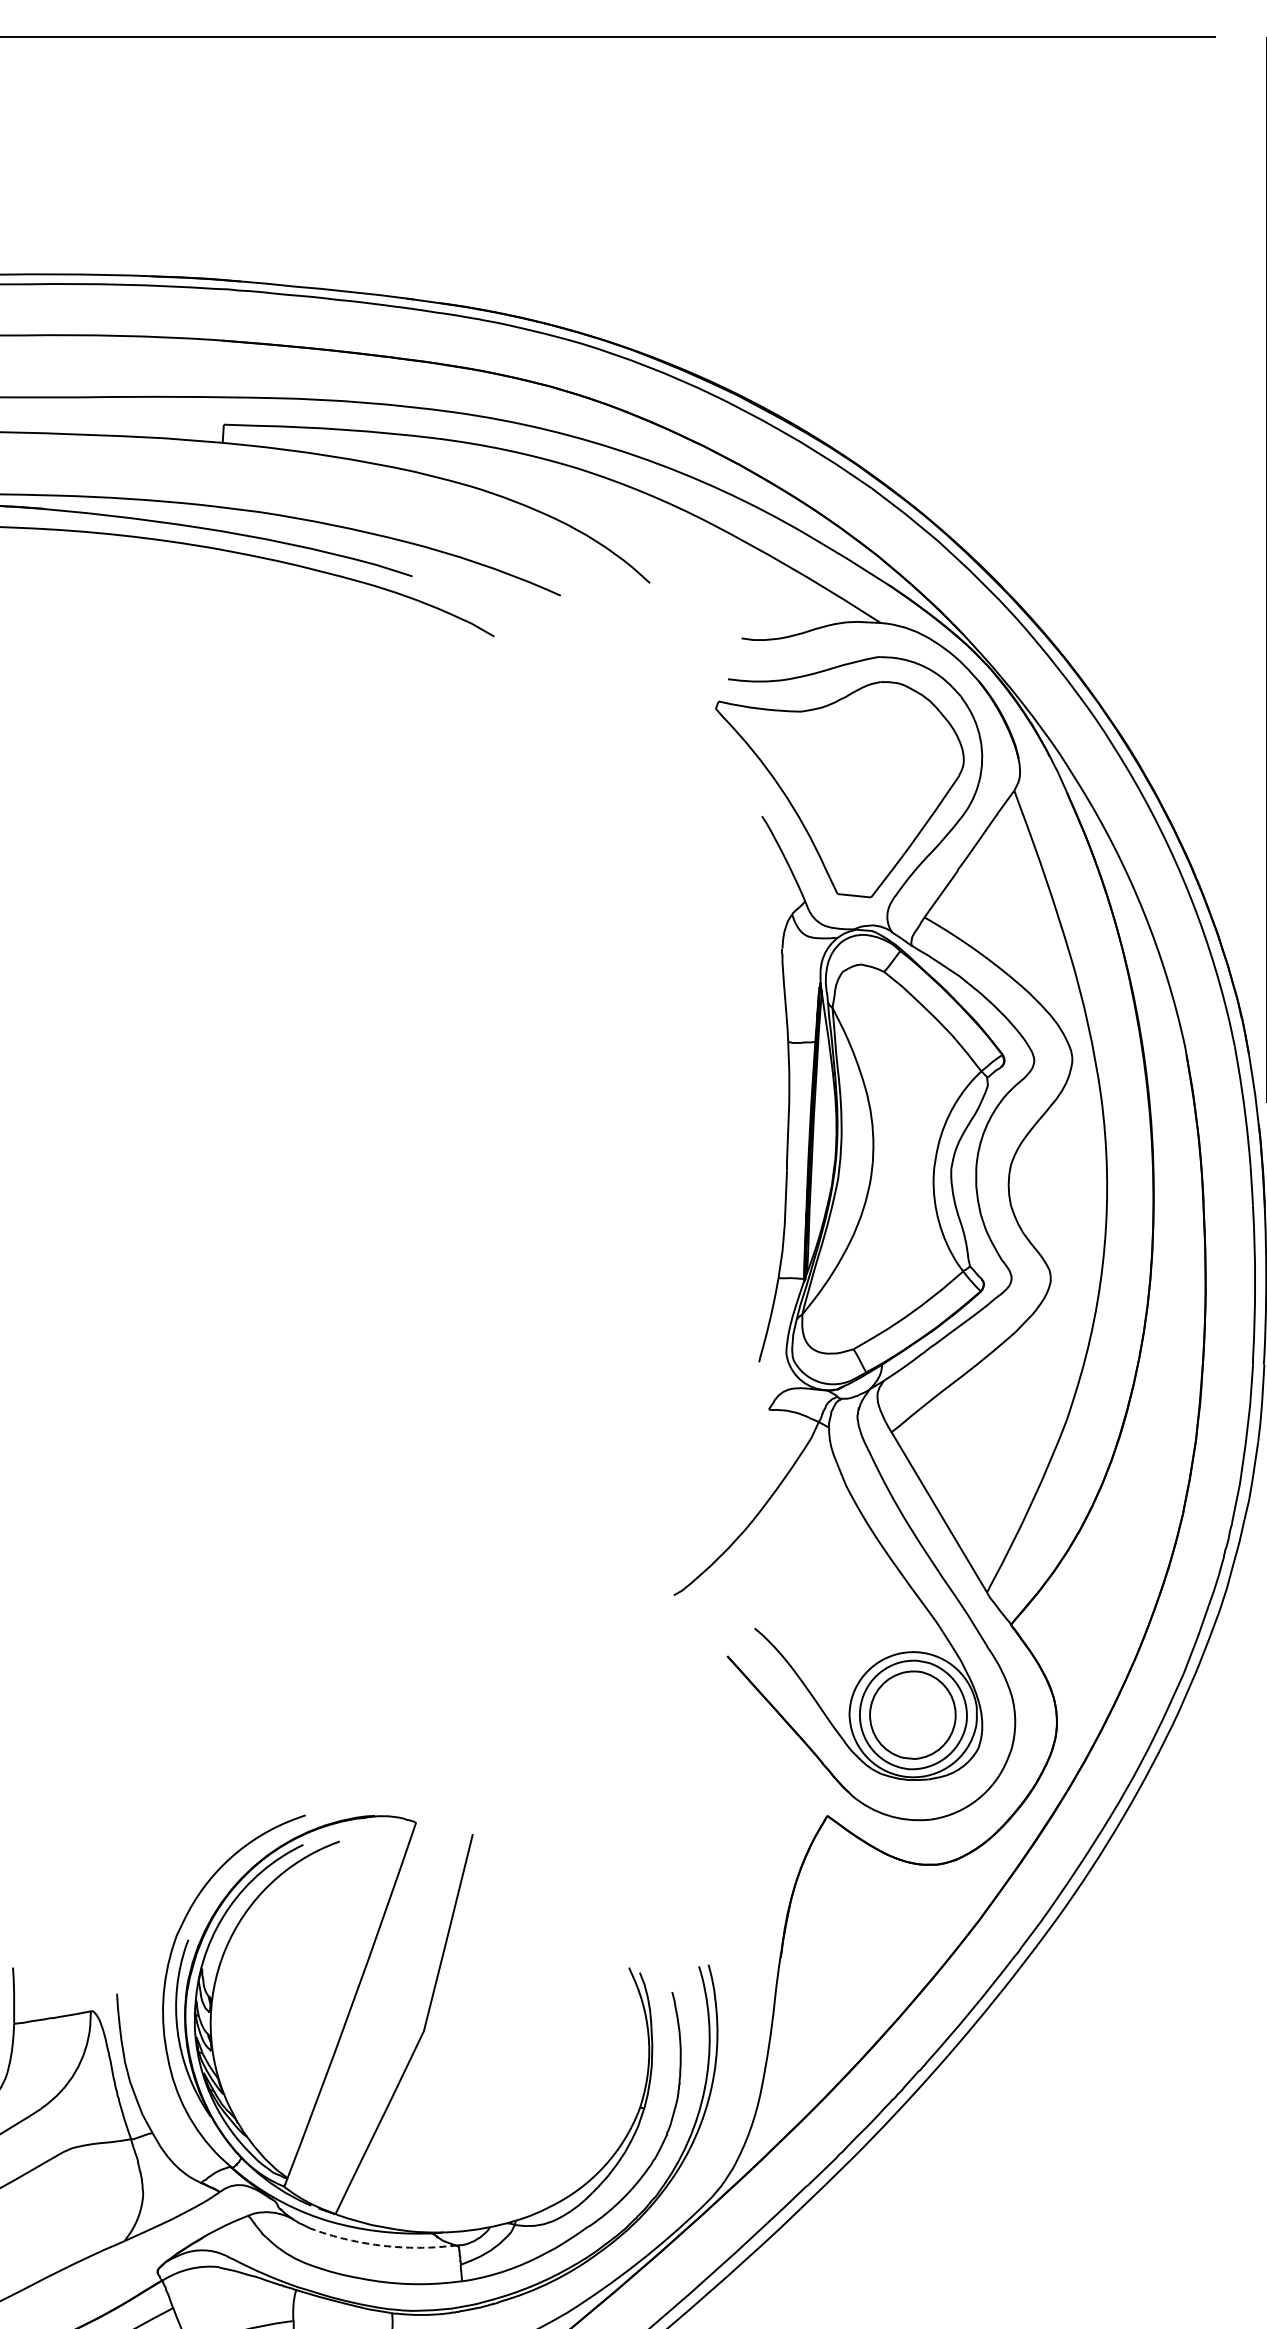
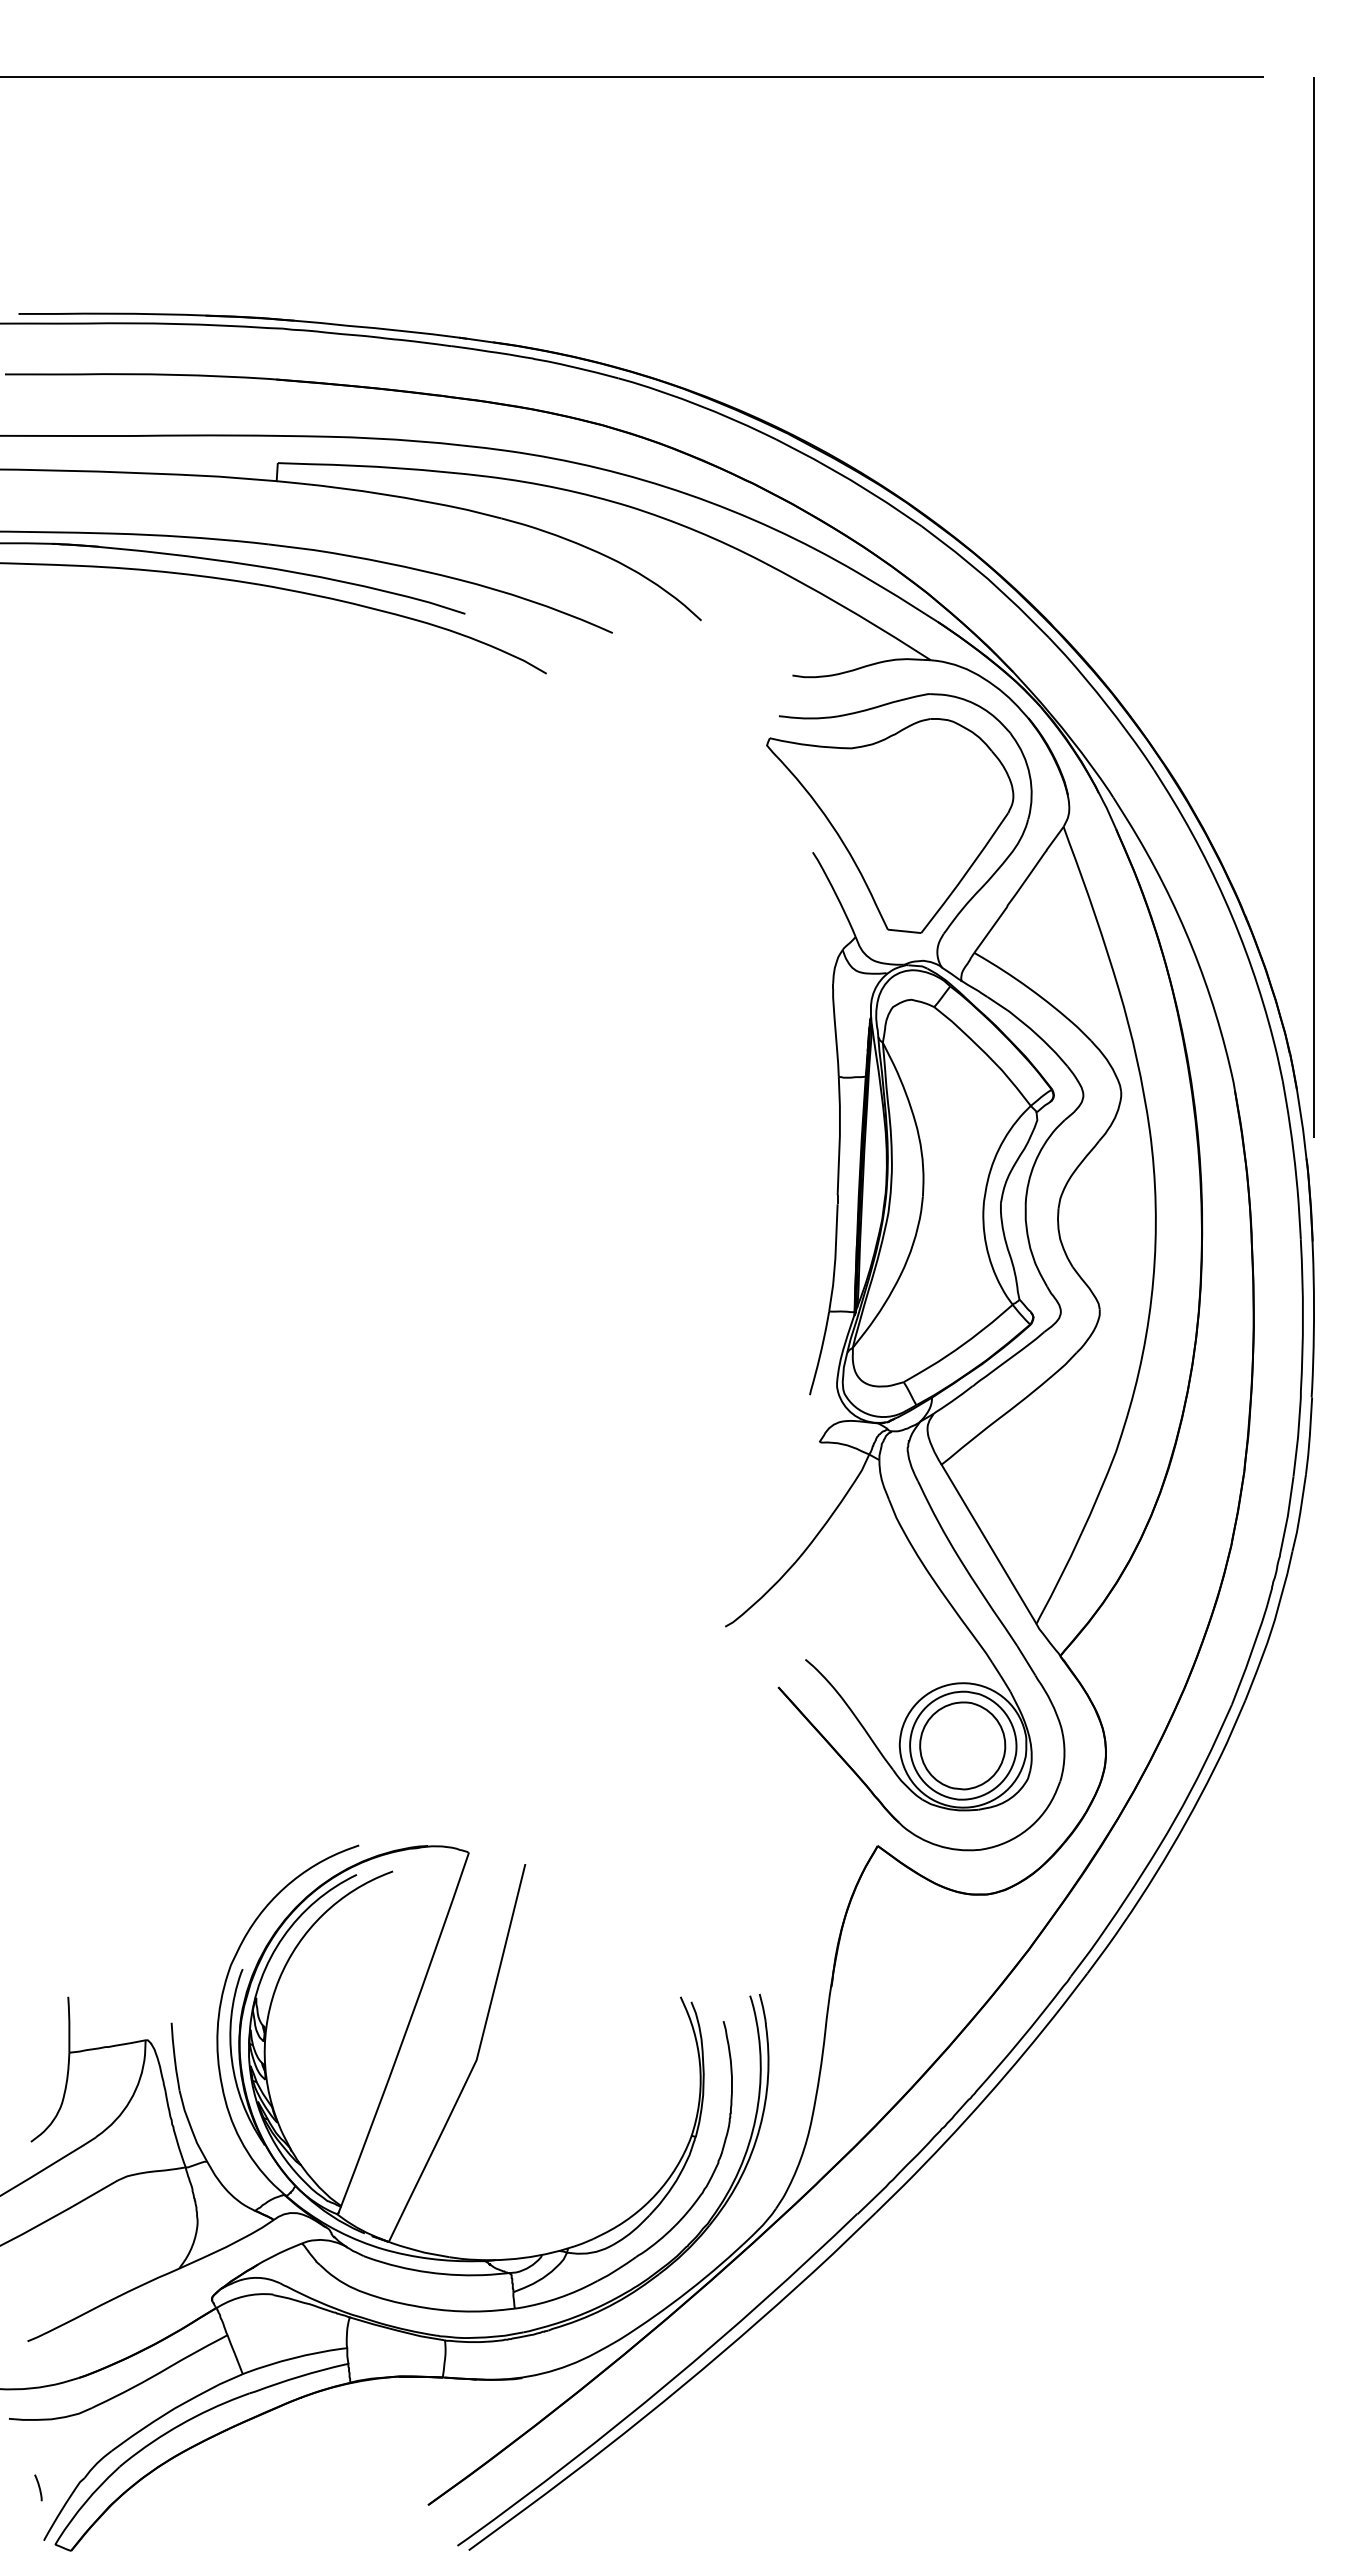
line: (382, 2245) -> (435, 2273), dashed -> solid

